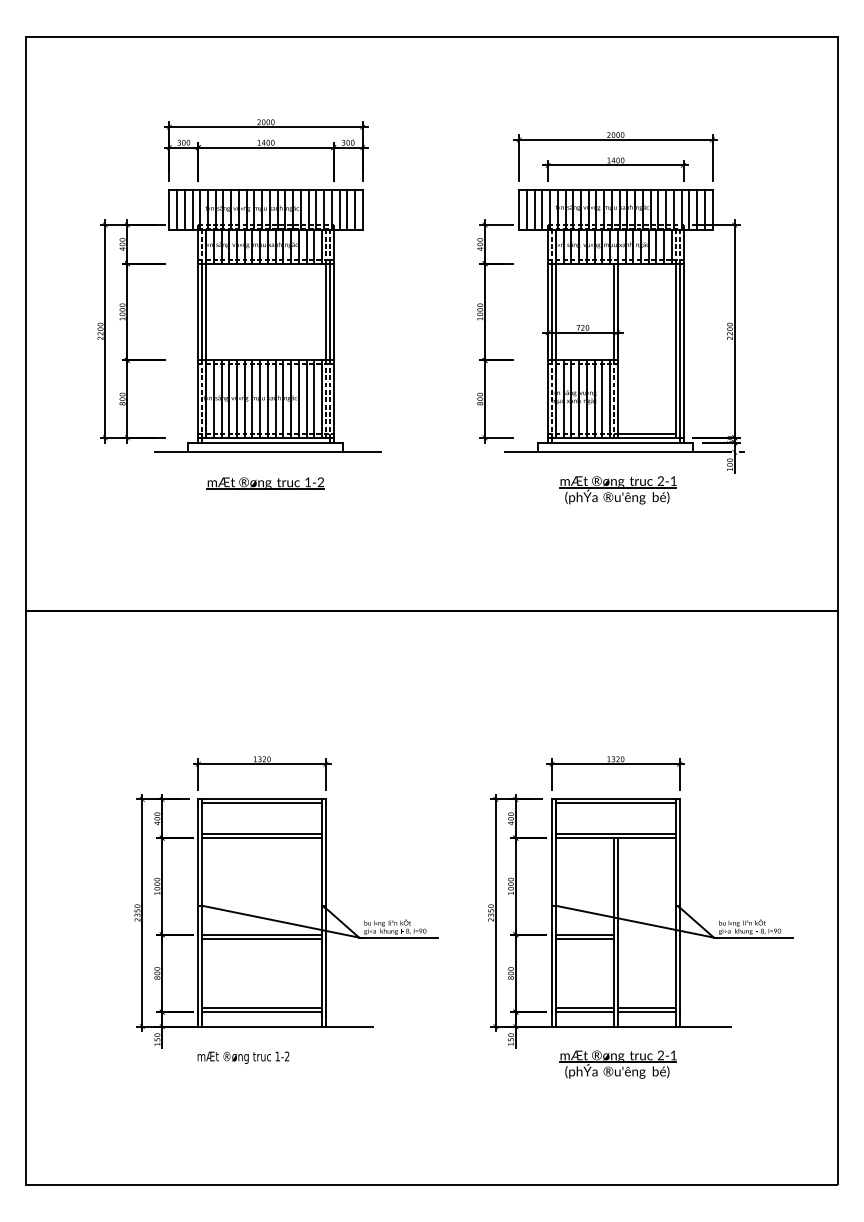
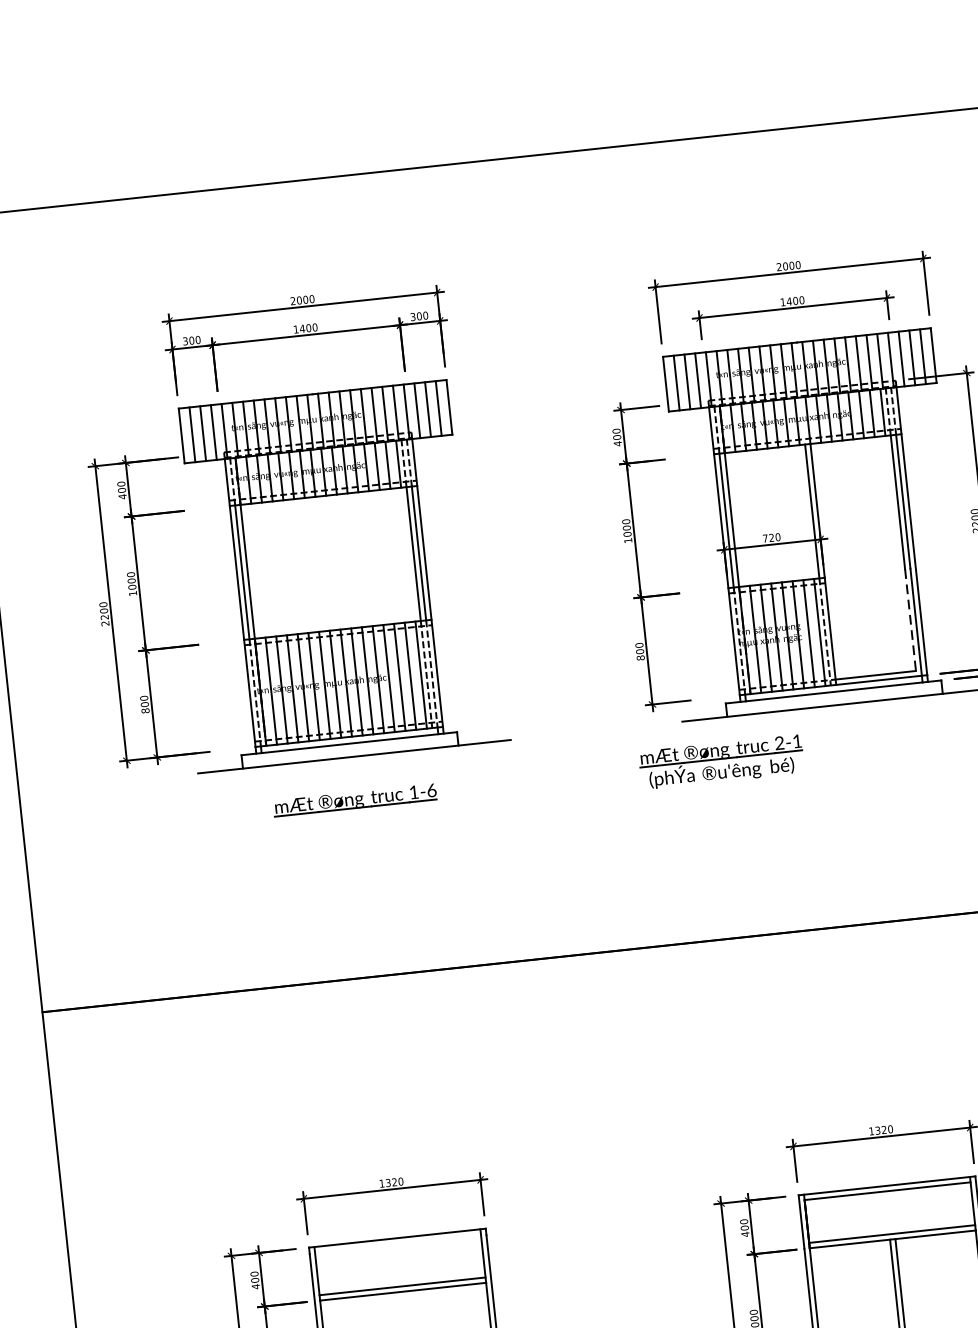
line: (675, 399) -> (910, 623), solid -> dashed
text: (320, 482) -> (431, 790), 1-2 -> 1-6
part: (617, 490) -> (720, 762), moved
line: (262, 803) -> (398, 1243), removed

